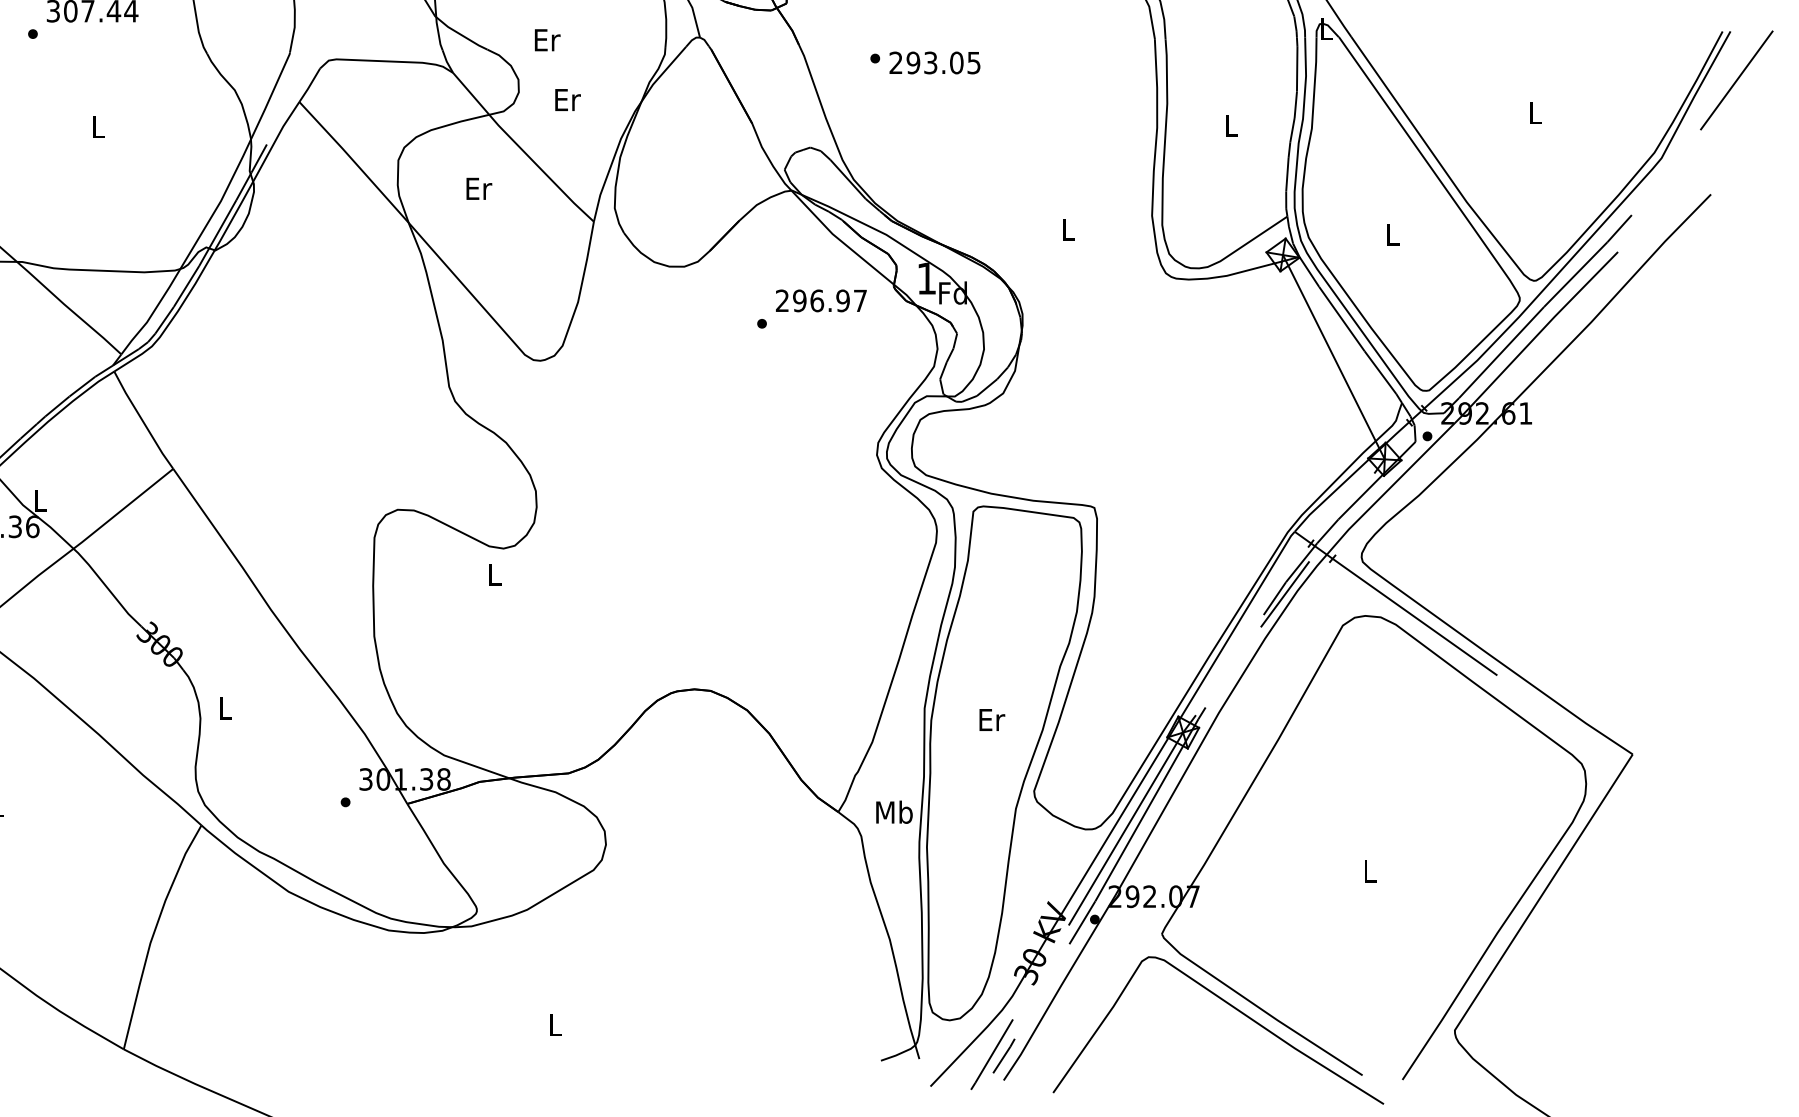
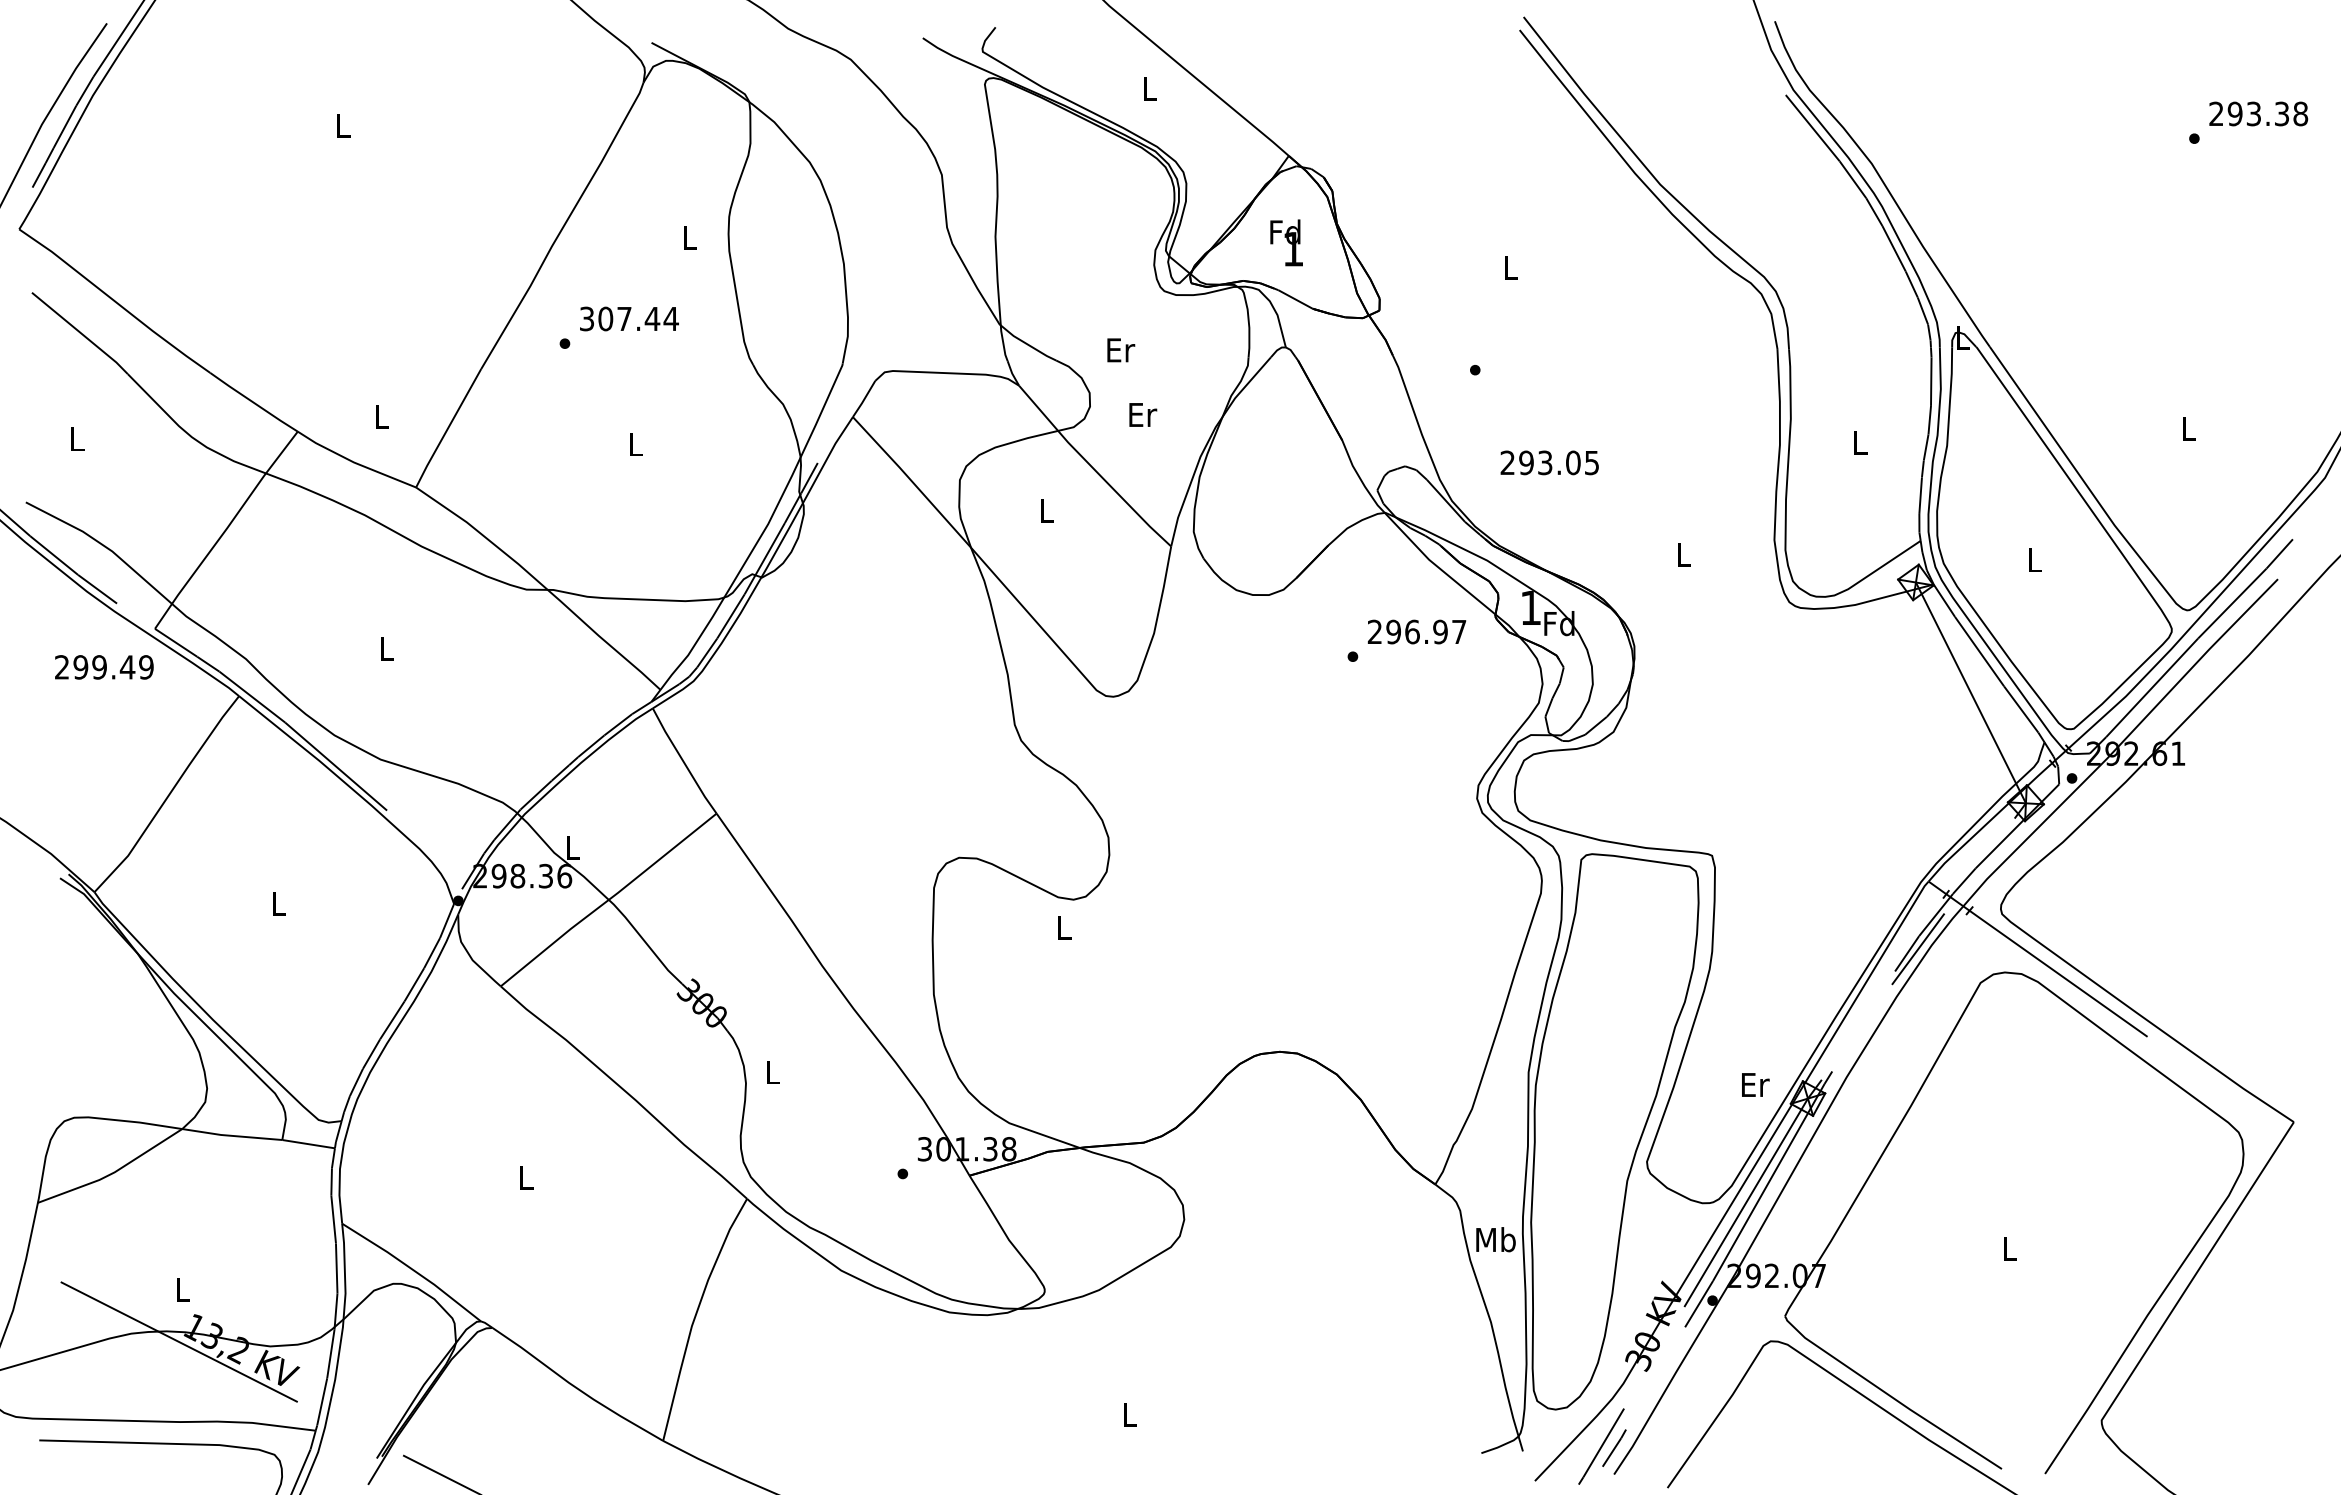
text: (934, 62) -> (1549, 462), moved
text: (479, 188) -> (1047, 510), Er -> L
text: (992, 719) -> (1755, 1084), moved
text: (893, 812) -> (1495, 1239), moved

